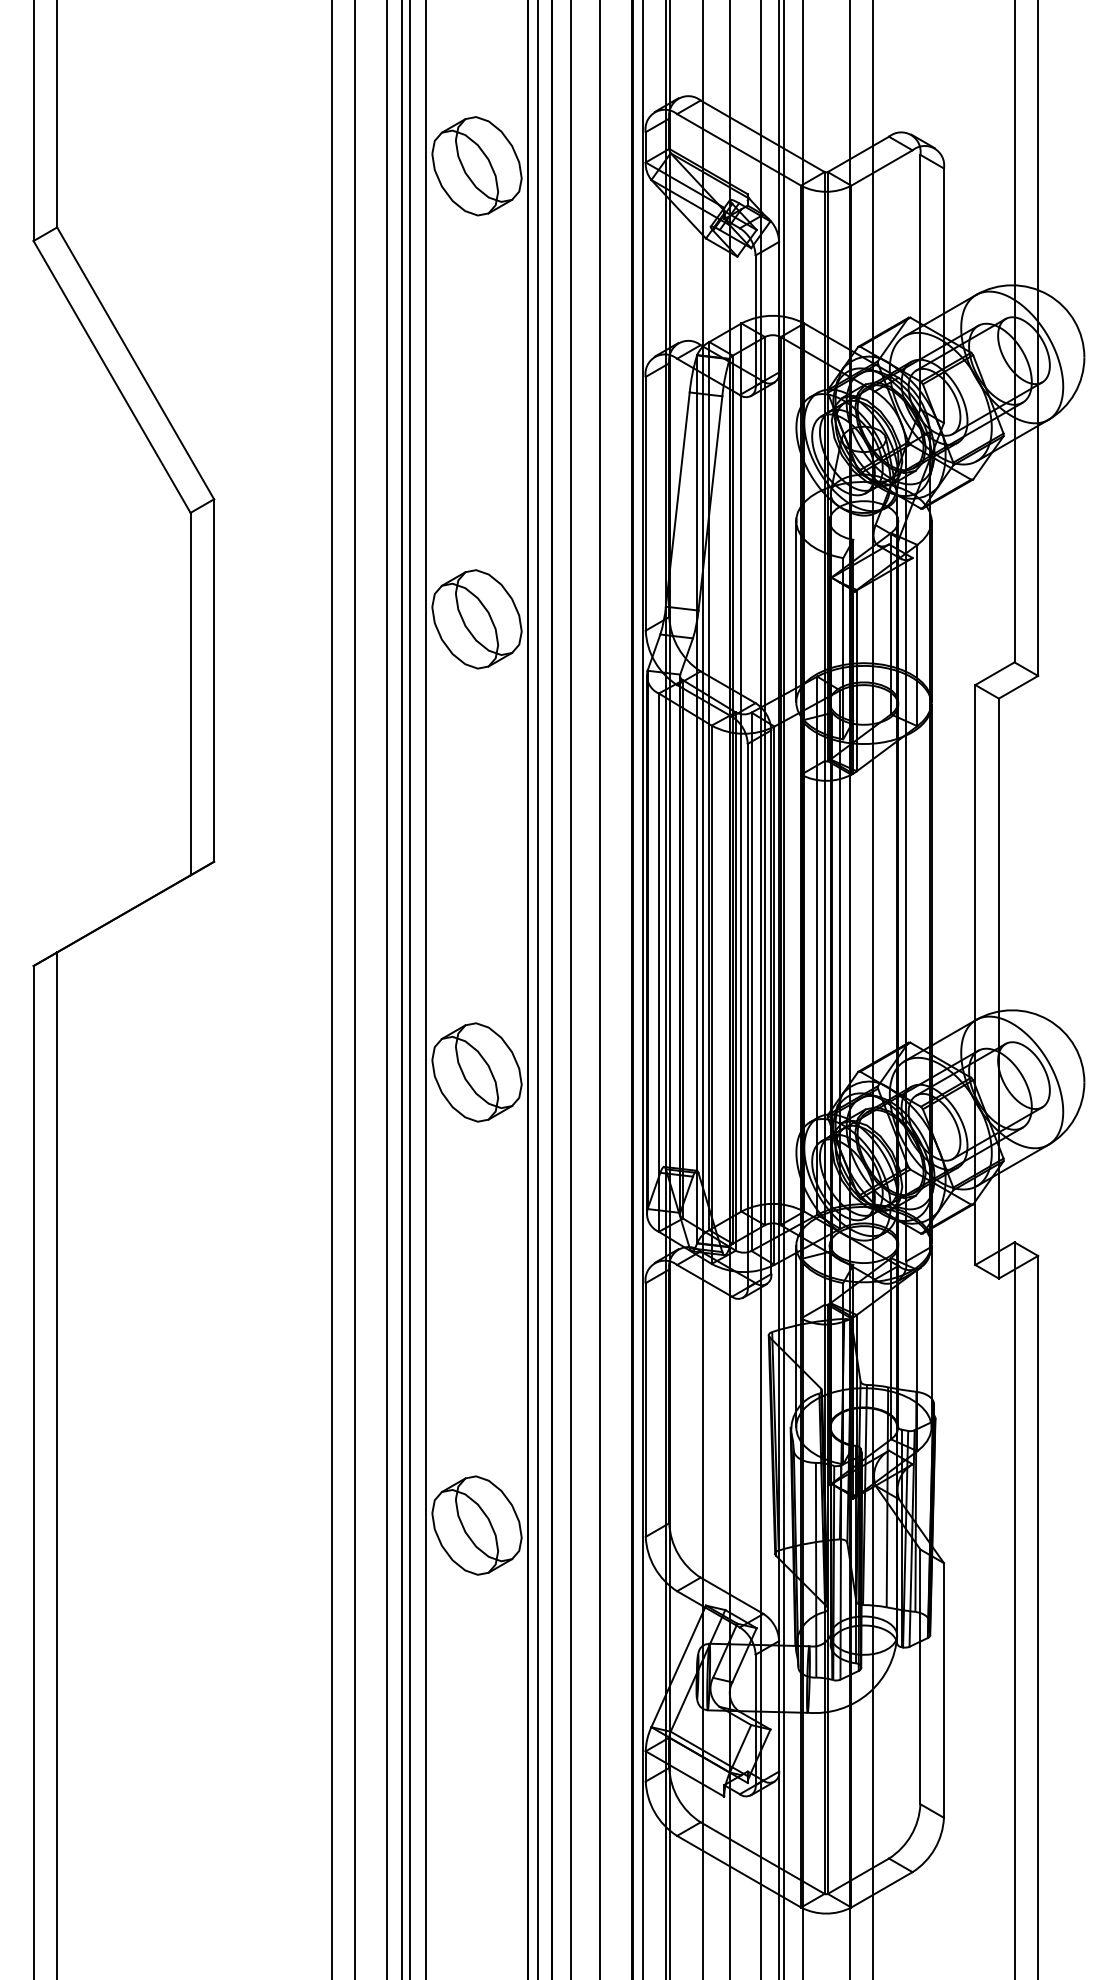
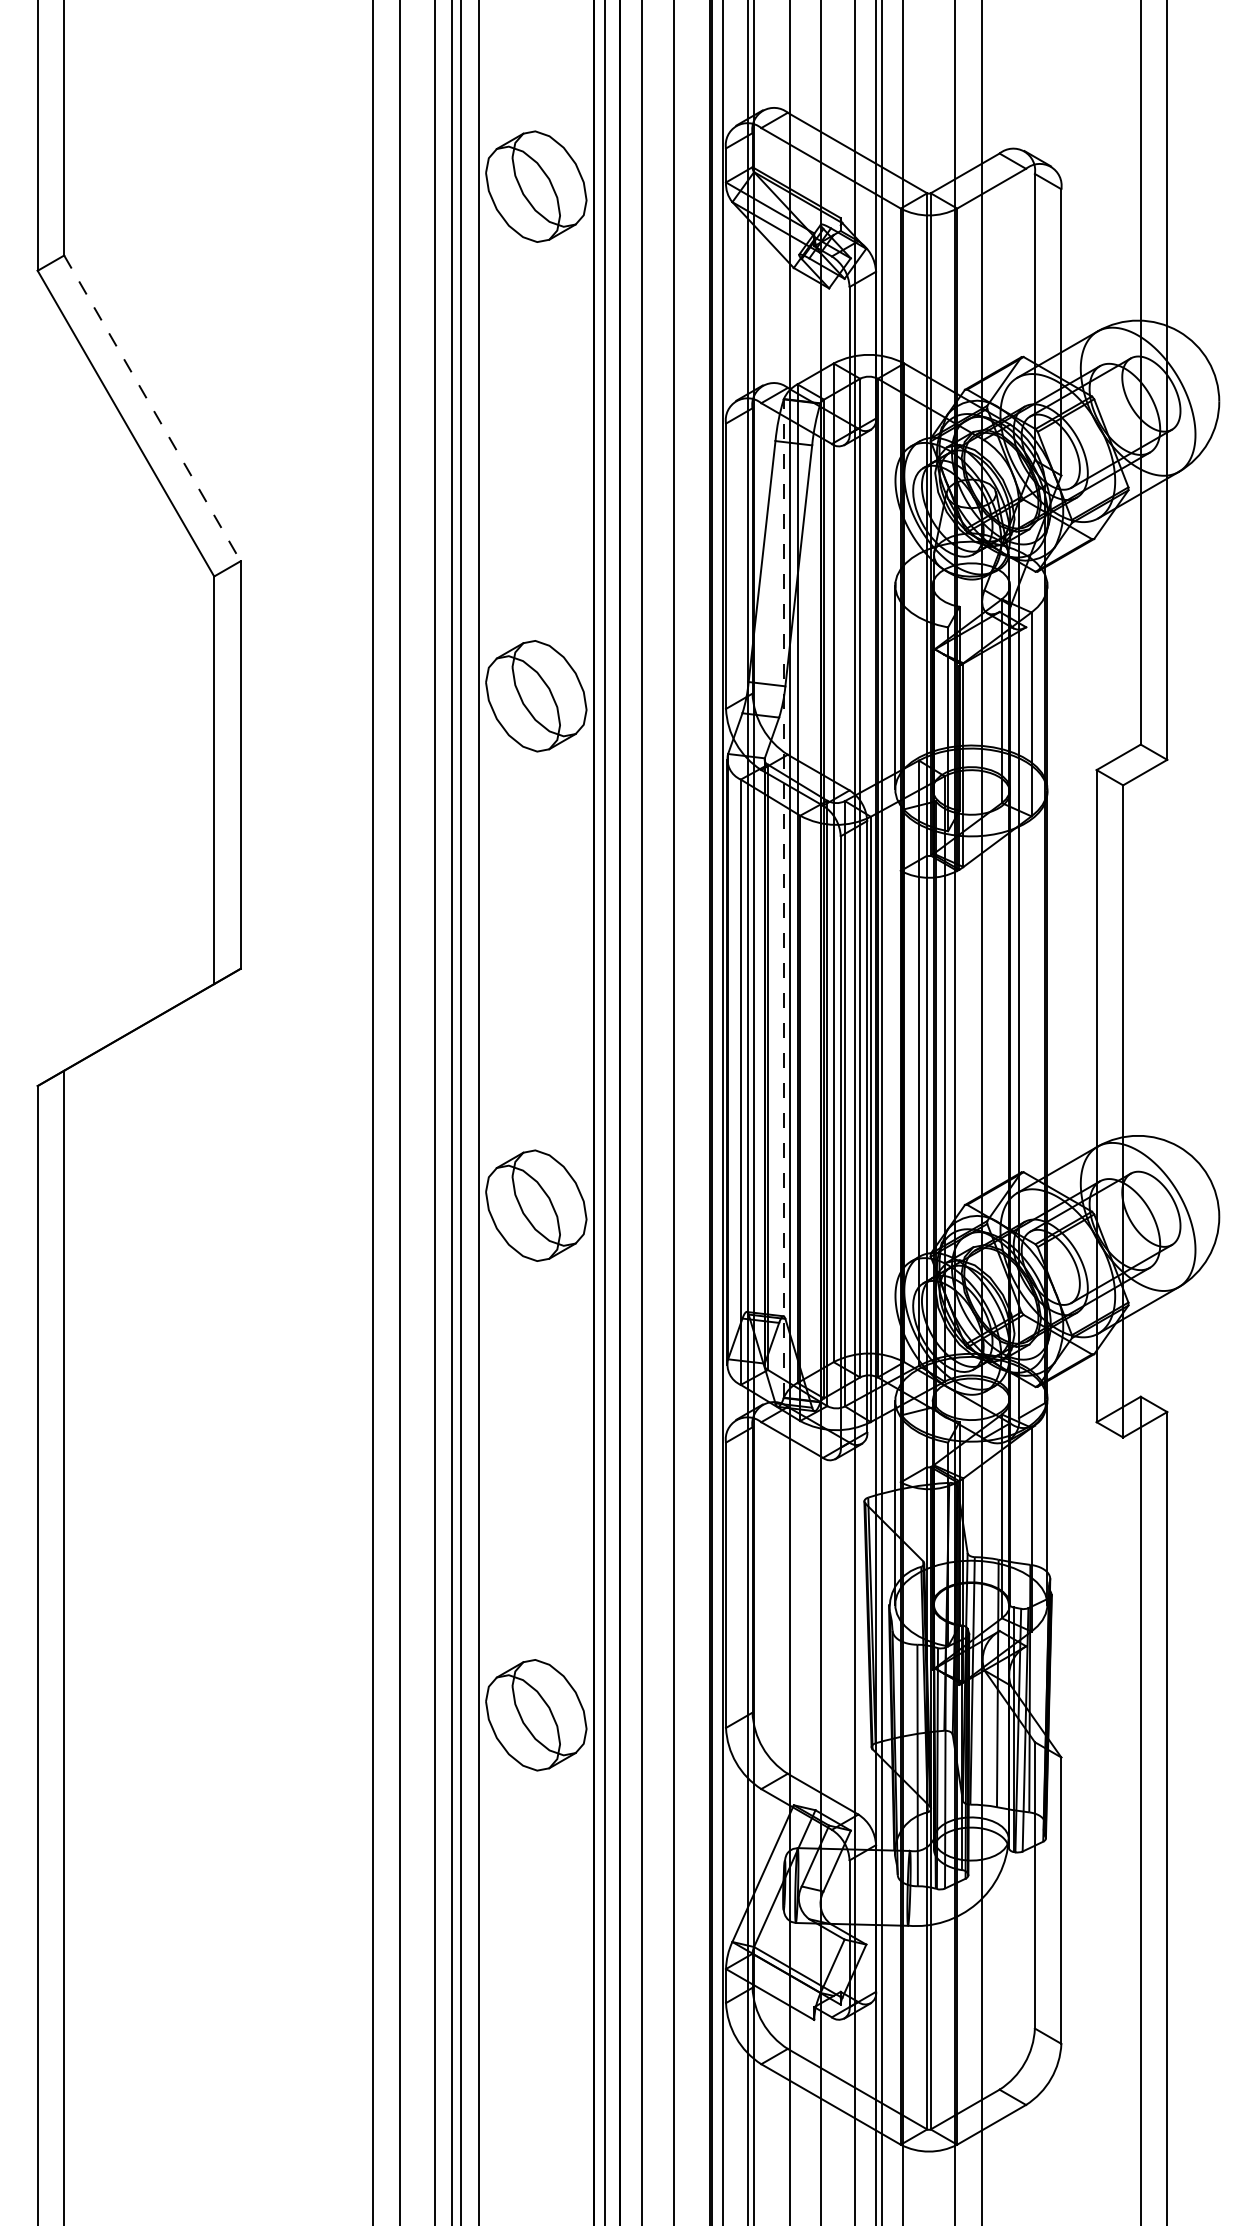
line: (135, 363) -> (152, 408), solid -> dashed
line: (696, 798) -> (783, 897), solid -> dashed

